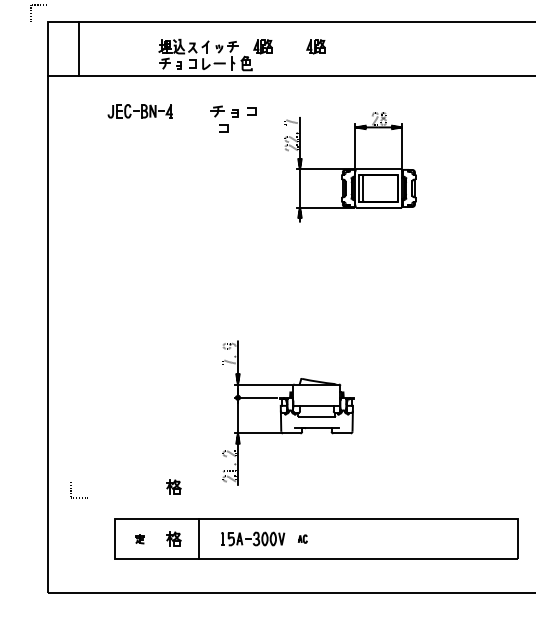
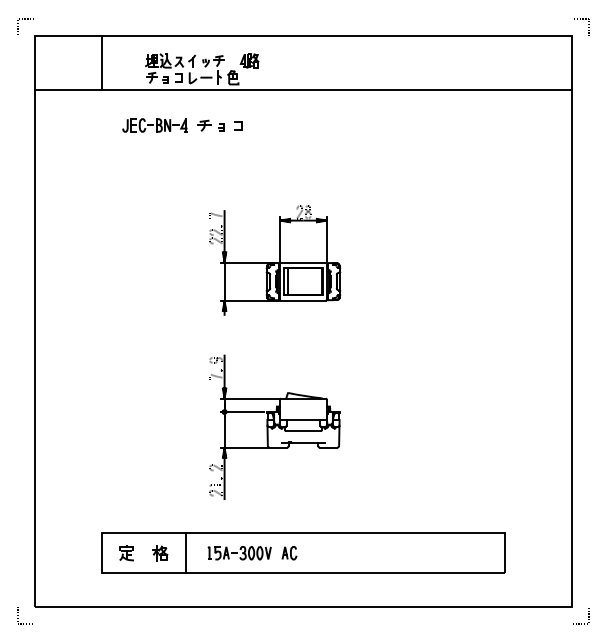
part: (315, 46) -> (302, 60), removed
line: (79, 48) -> (102, 62), moved
part: (139, 111) -> (154, 125), moved
line: (223, 125) -> (210, 139), removed
part: (350, 167) -> (275, 260), moved
part: (173, 487) -> (160, 501), removed
line: (71, 489) -> (18, 615), moved
part: (139, 539) -> (126, 553), size x1.67
part: (302, 539) -> (289, 553), size x1.67

